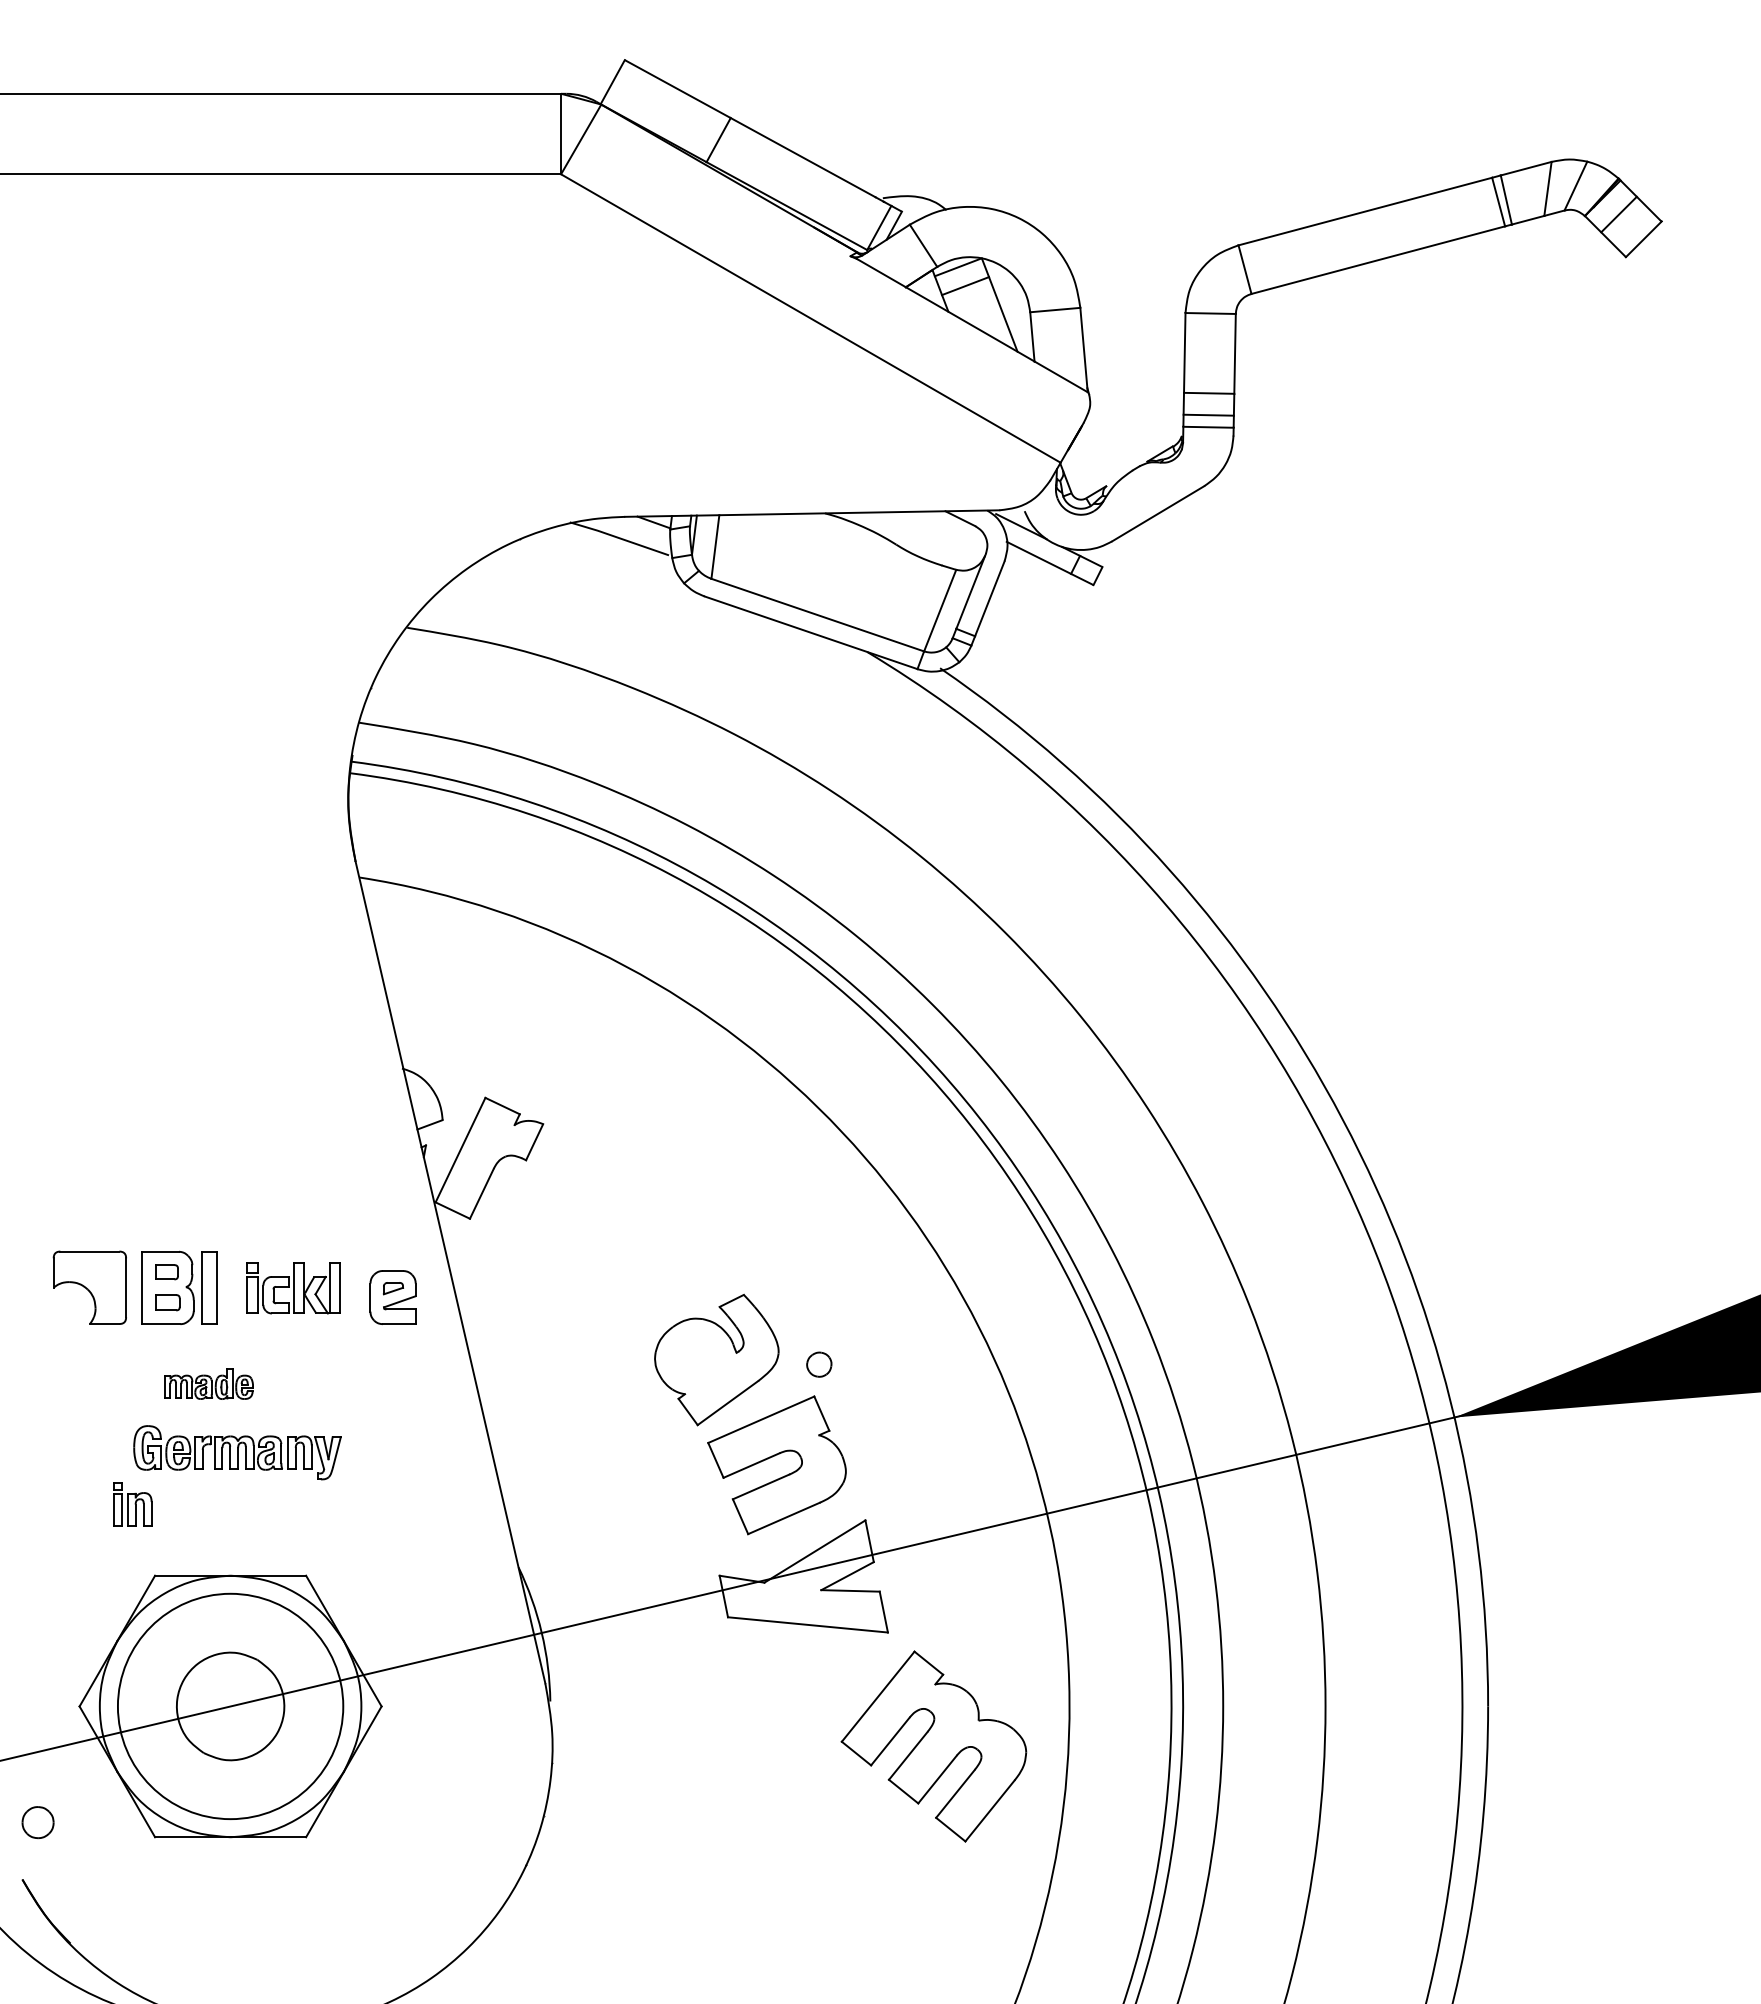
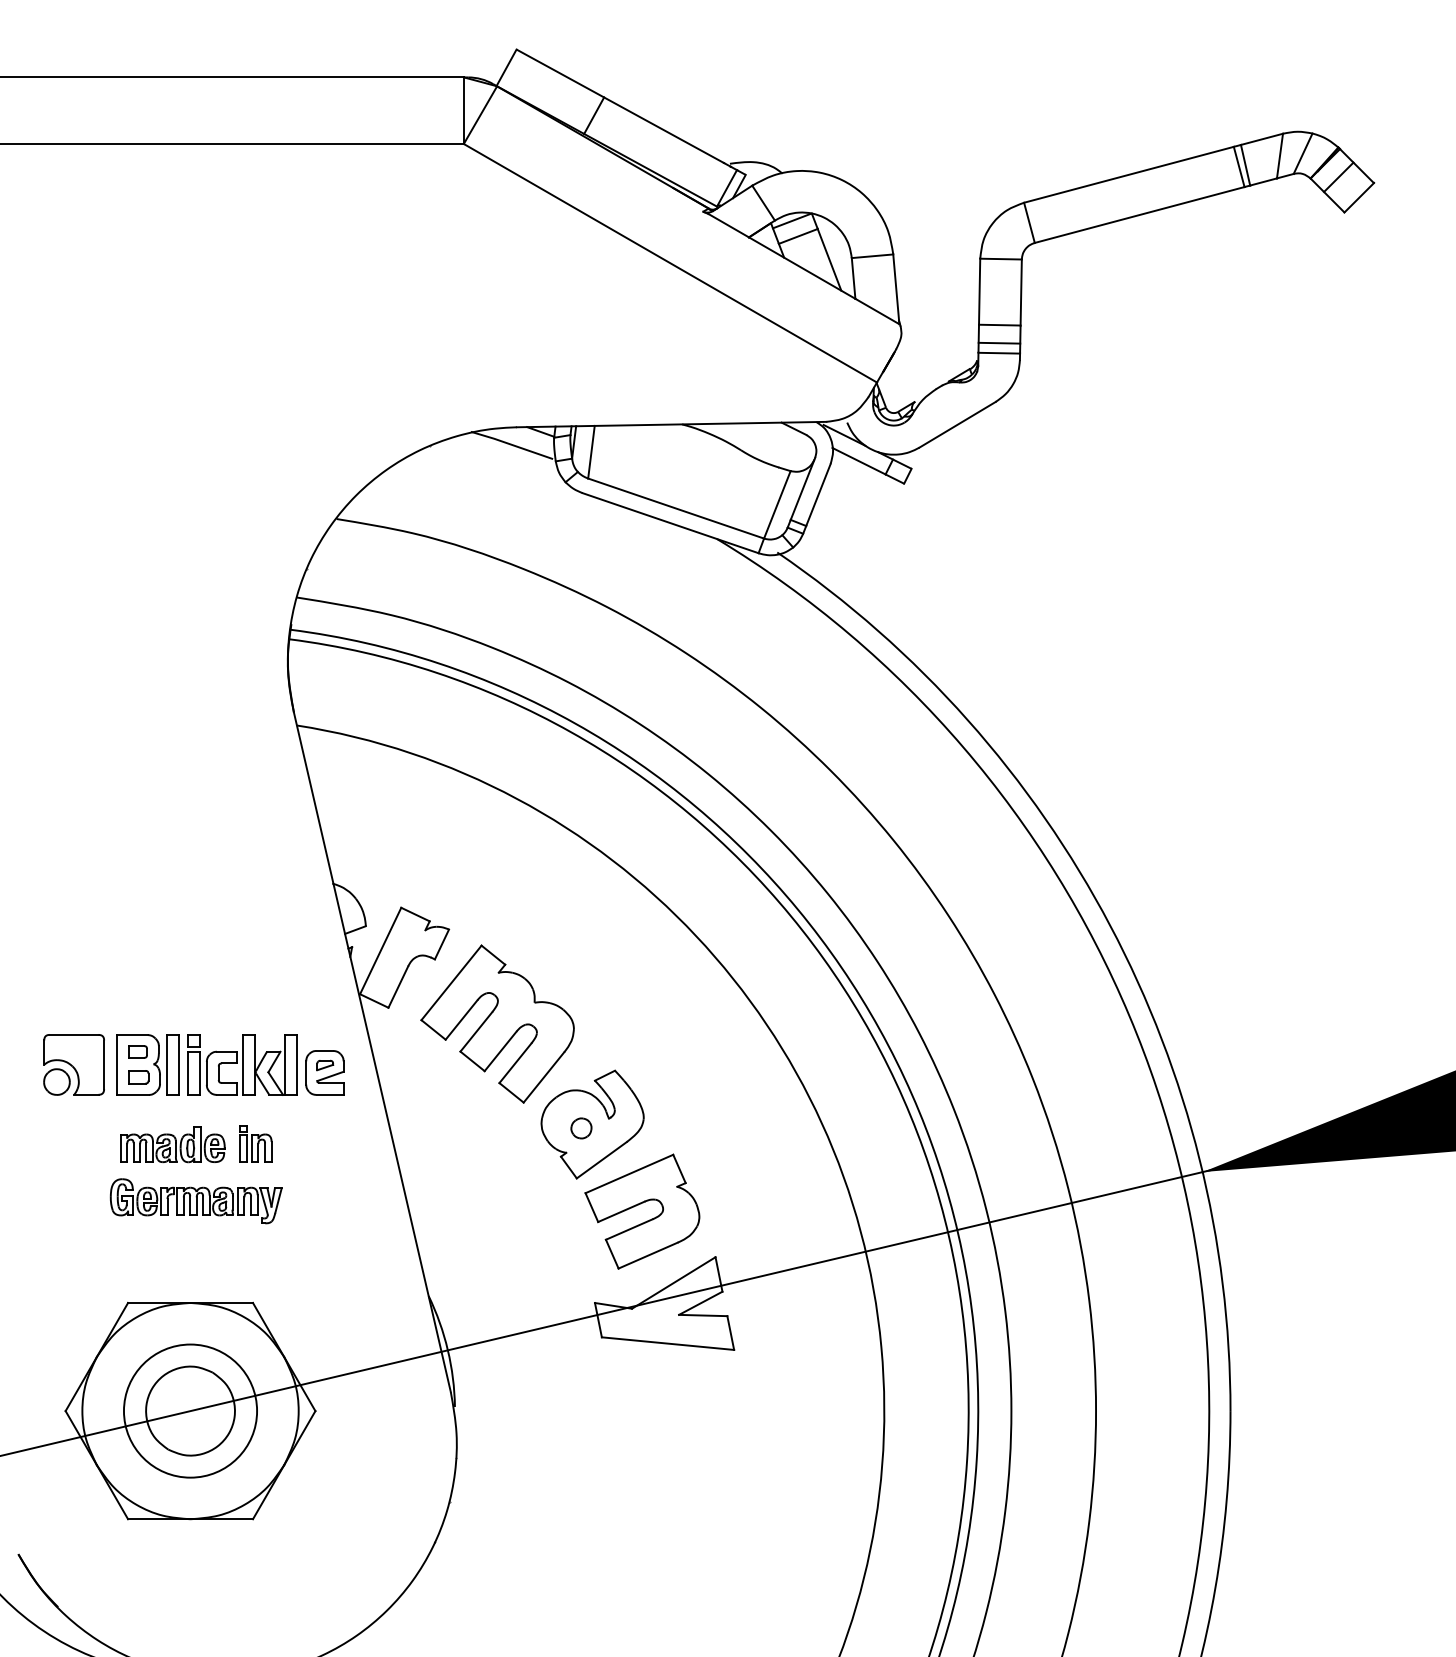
part: (293, 1288) -> (242, 1065), size x1.43
part: (819, 1364) -> (581, 1128), moved
part: (208, 1383) -> (172, 1144), size x1.43
part: (132, 1504) -> (255, 1144), moved
circle: (230, 1706) -> (190, 1411), size x0.71
part: (933, 1746) -> (497, 1024), moved
part: (37, 1822) -> (56, 1081), moved

